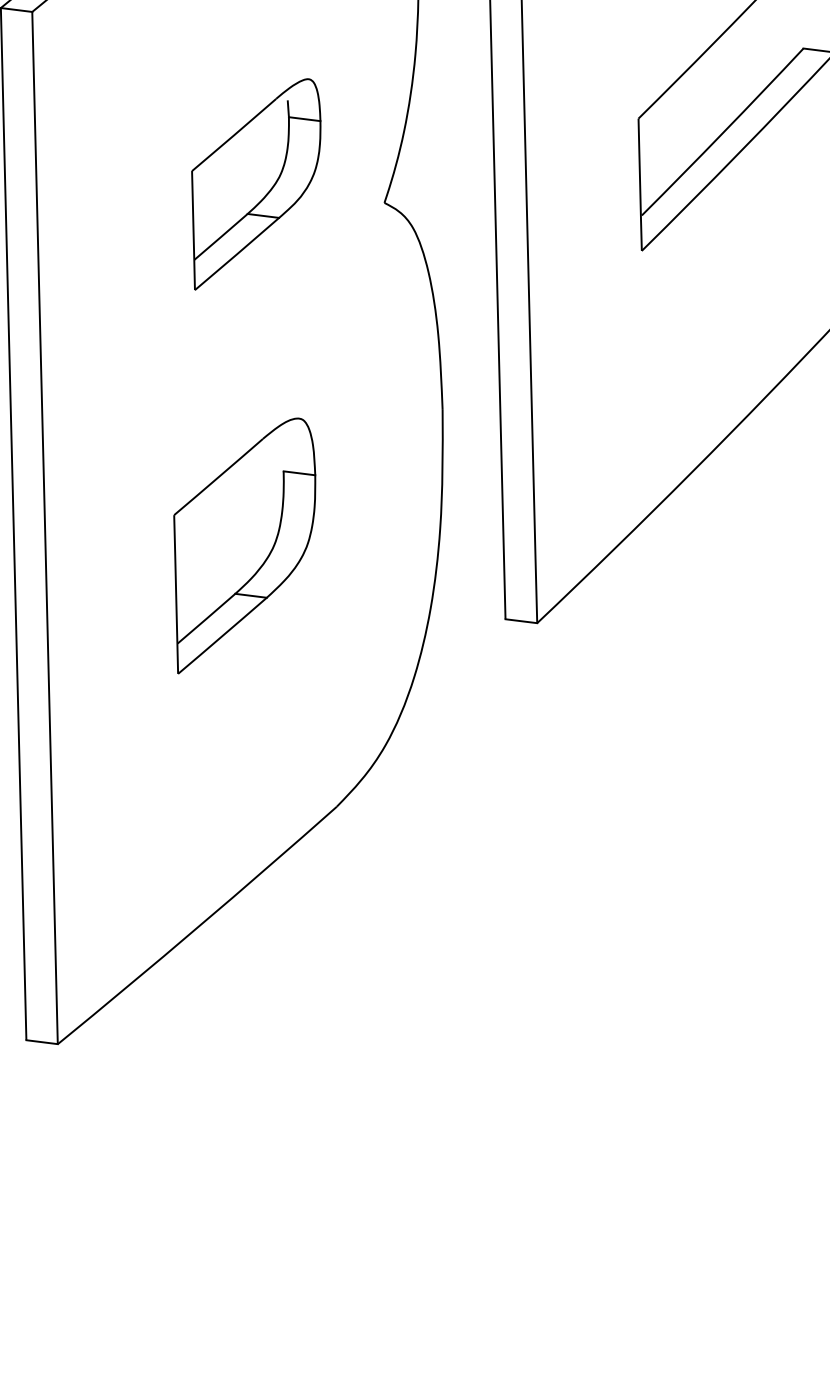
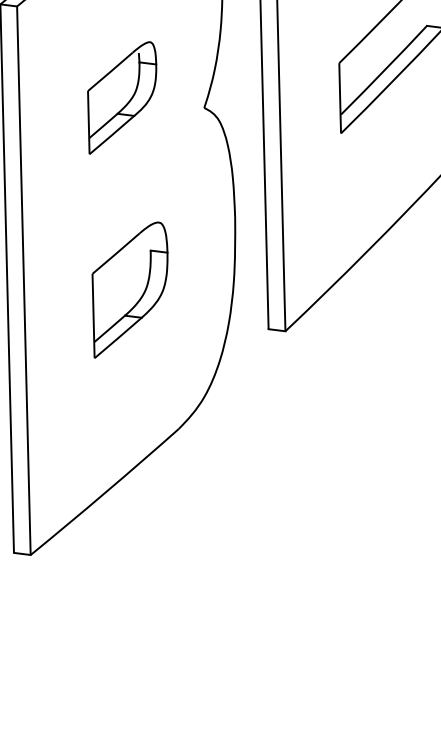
part: (256, 183) -> (122, 97), moved

